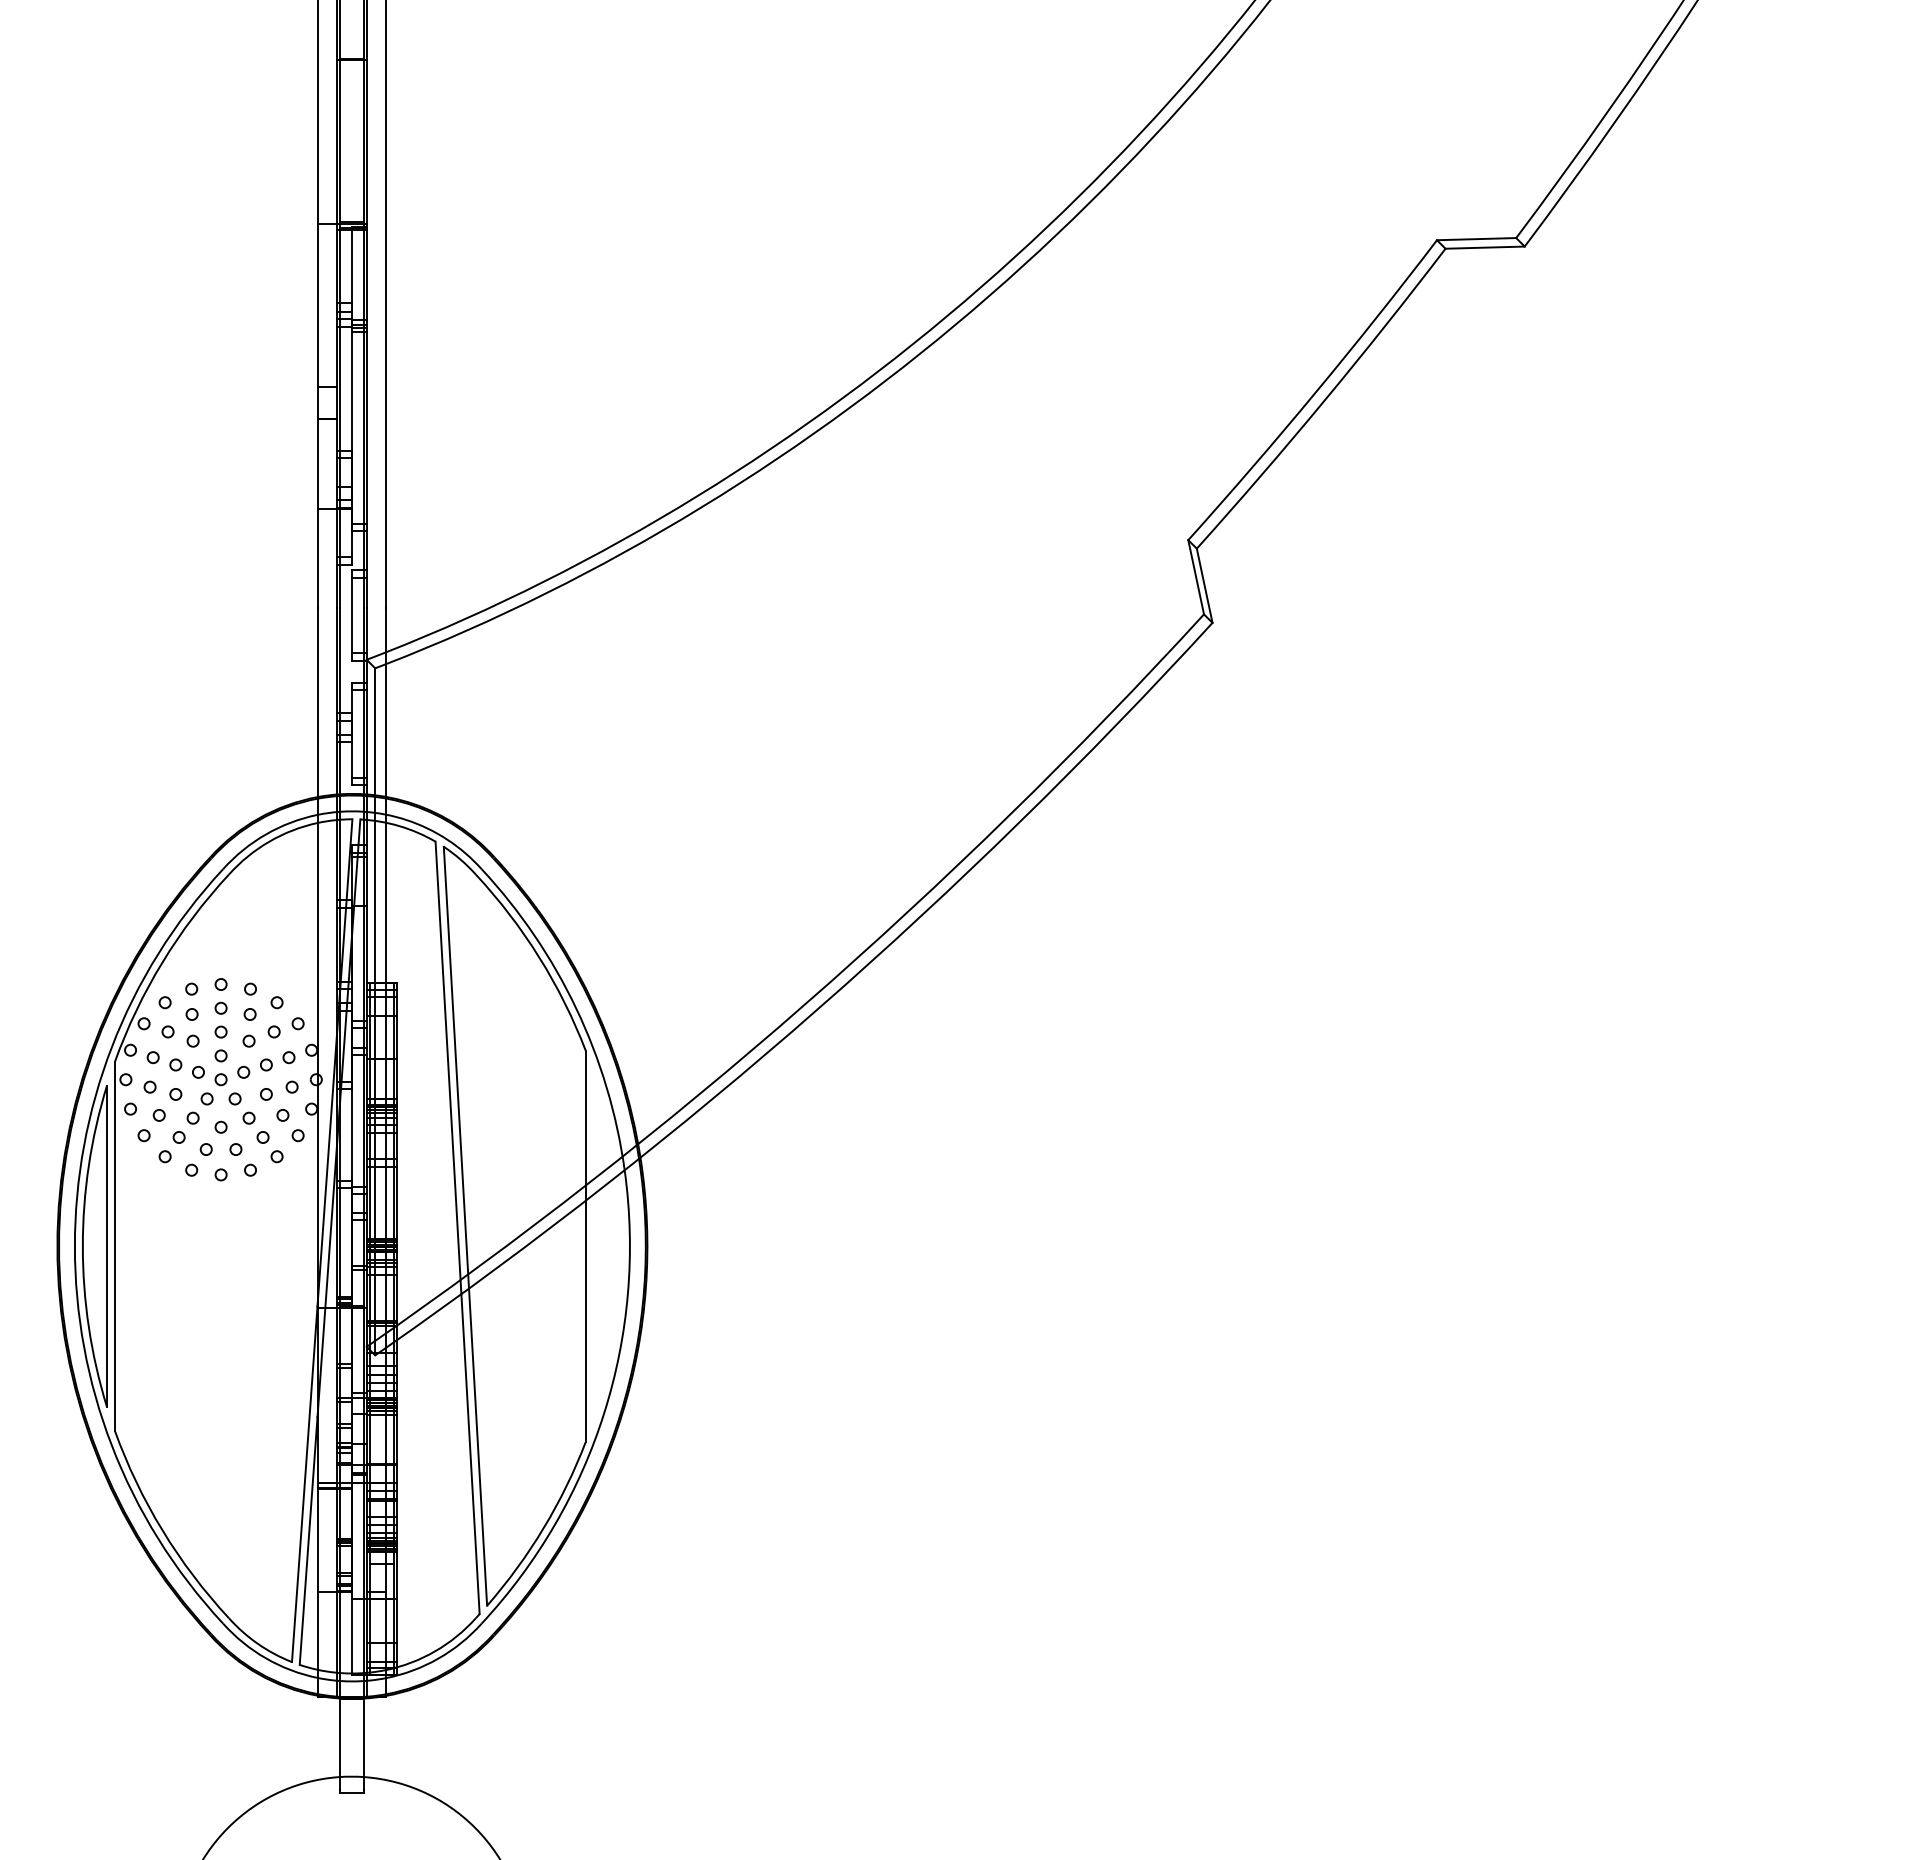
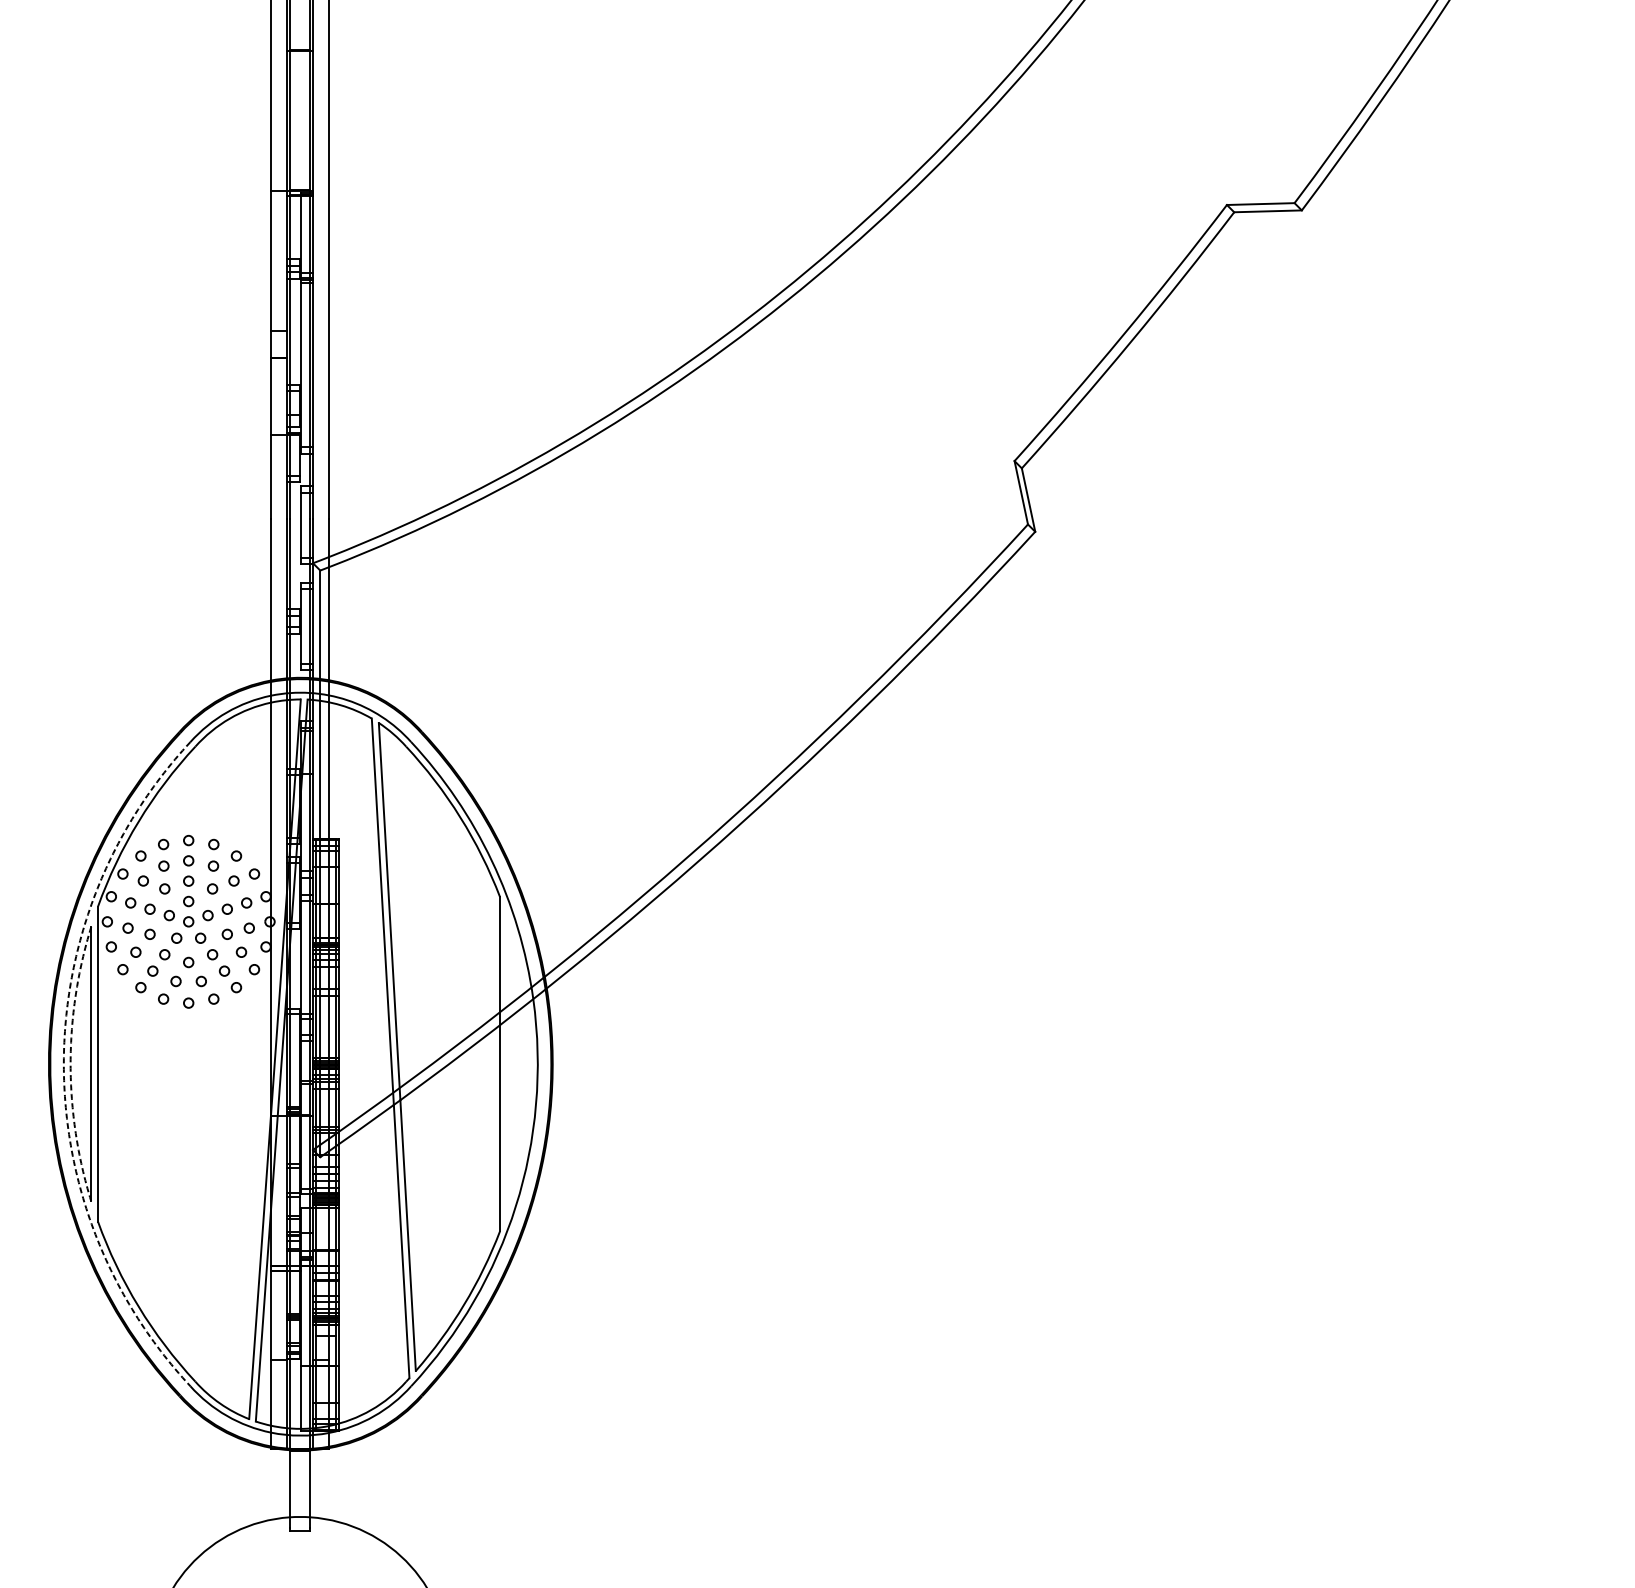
arc: (74, 1246) -> (63, 1064), solid -> dashed
arc: (82, 1246) -> (70, 1064), solid -> dashed

